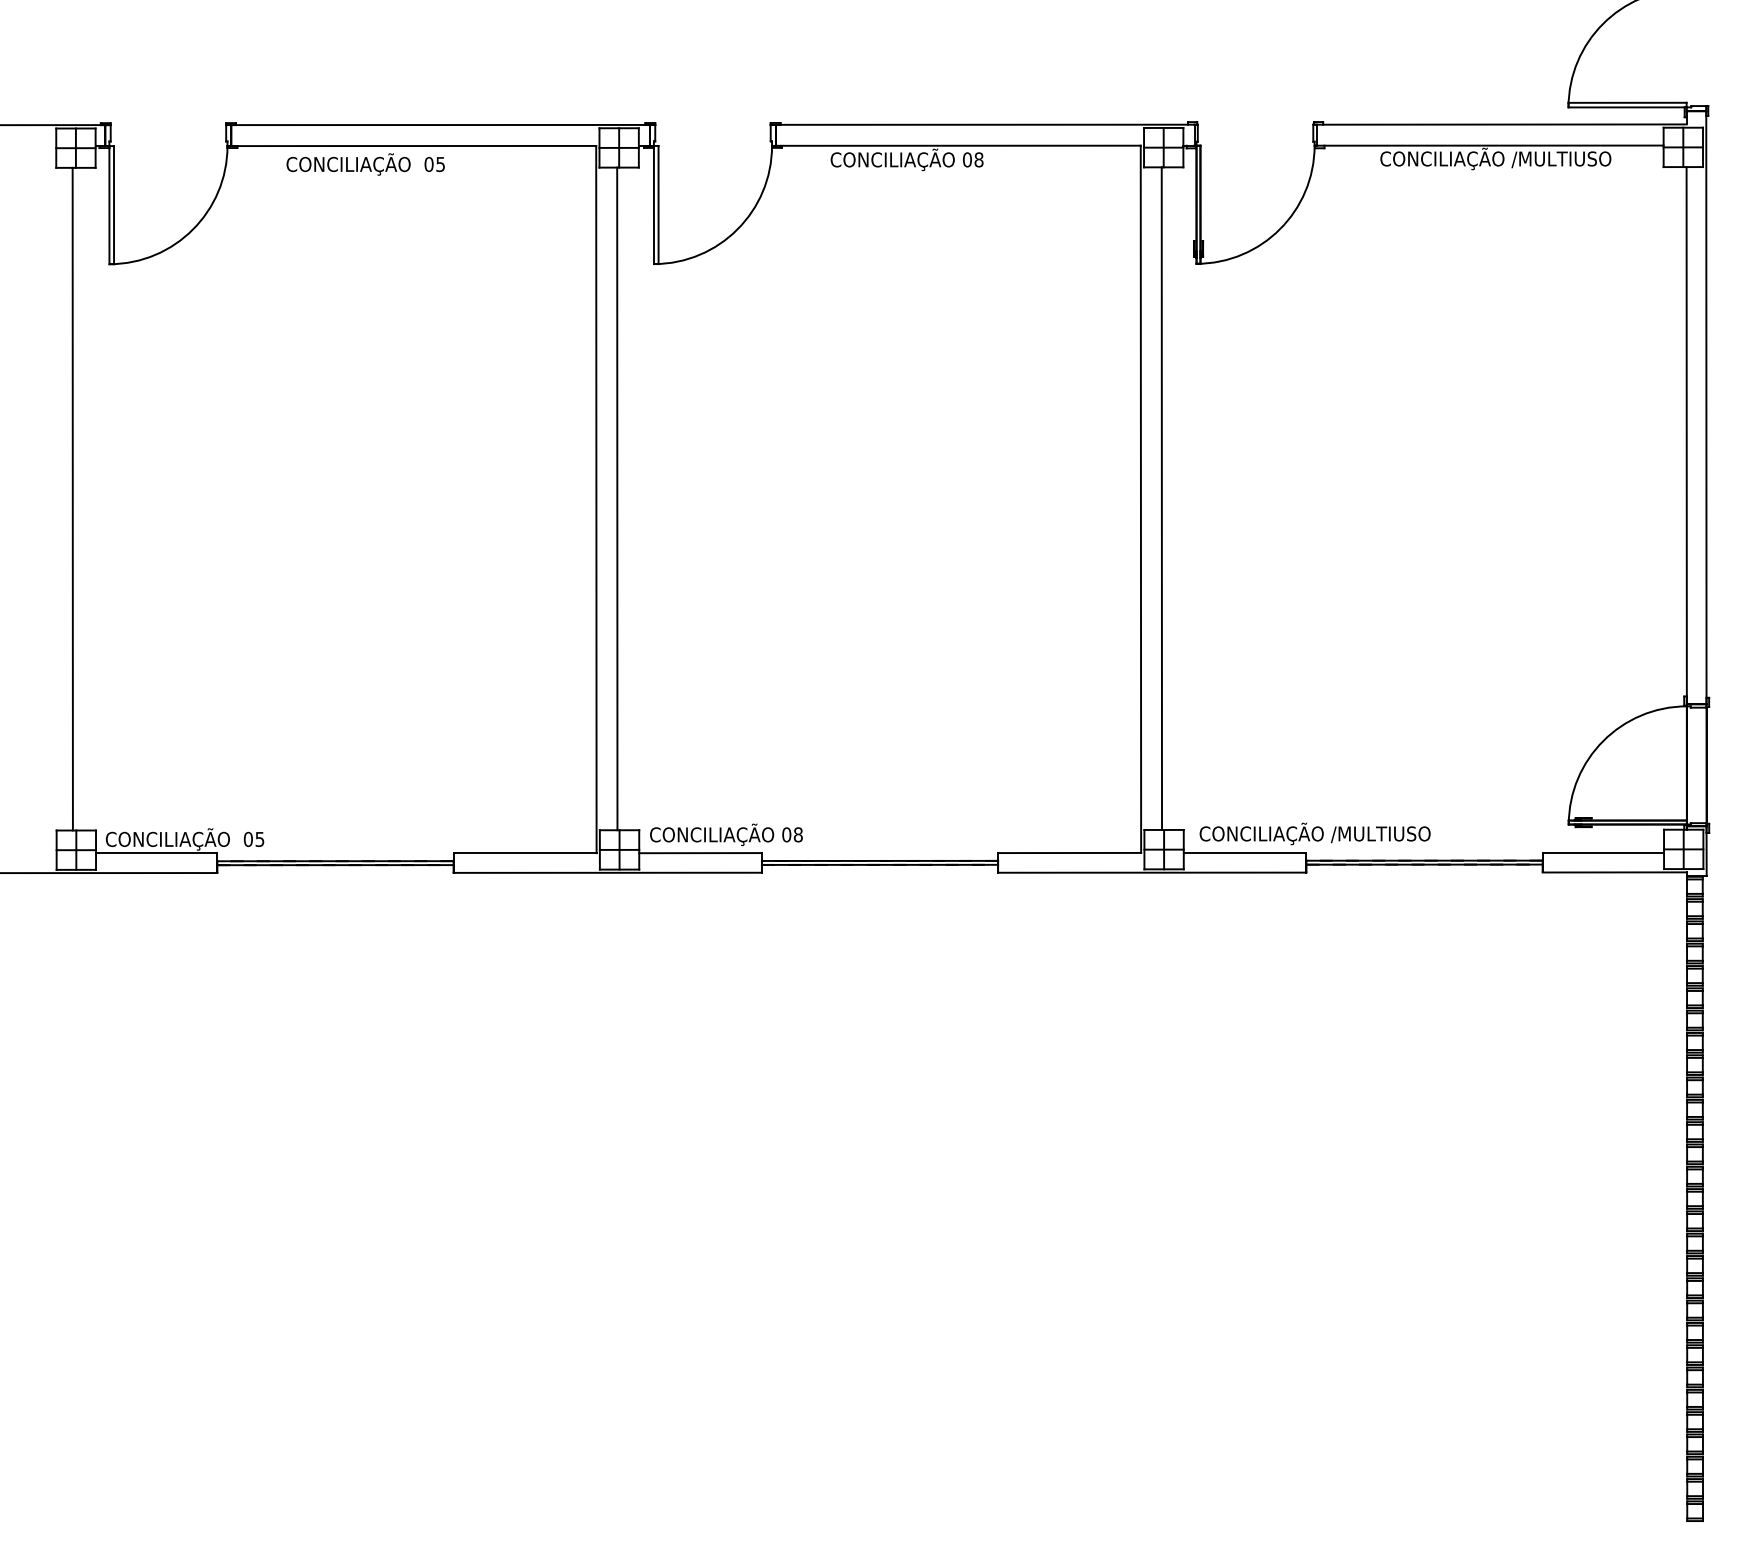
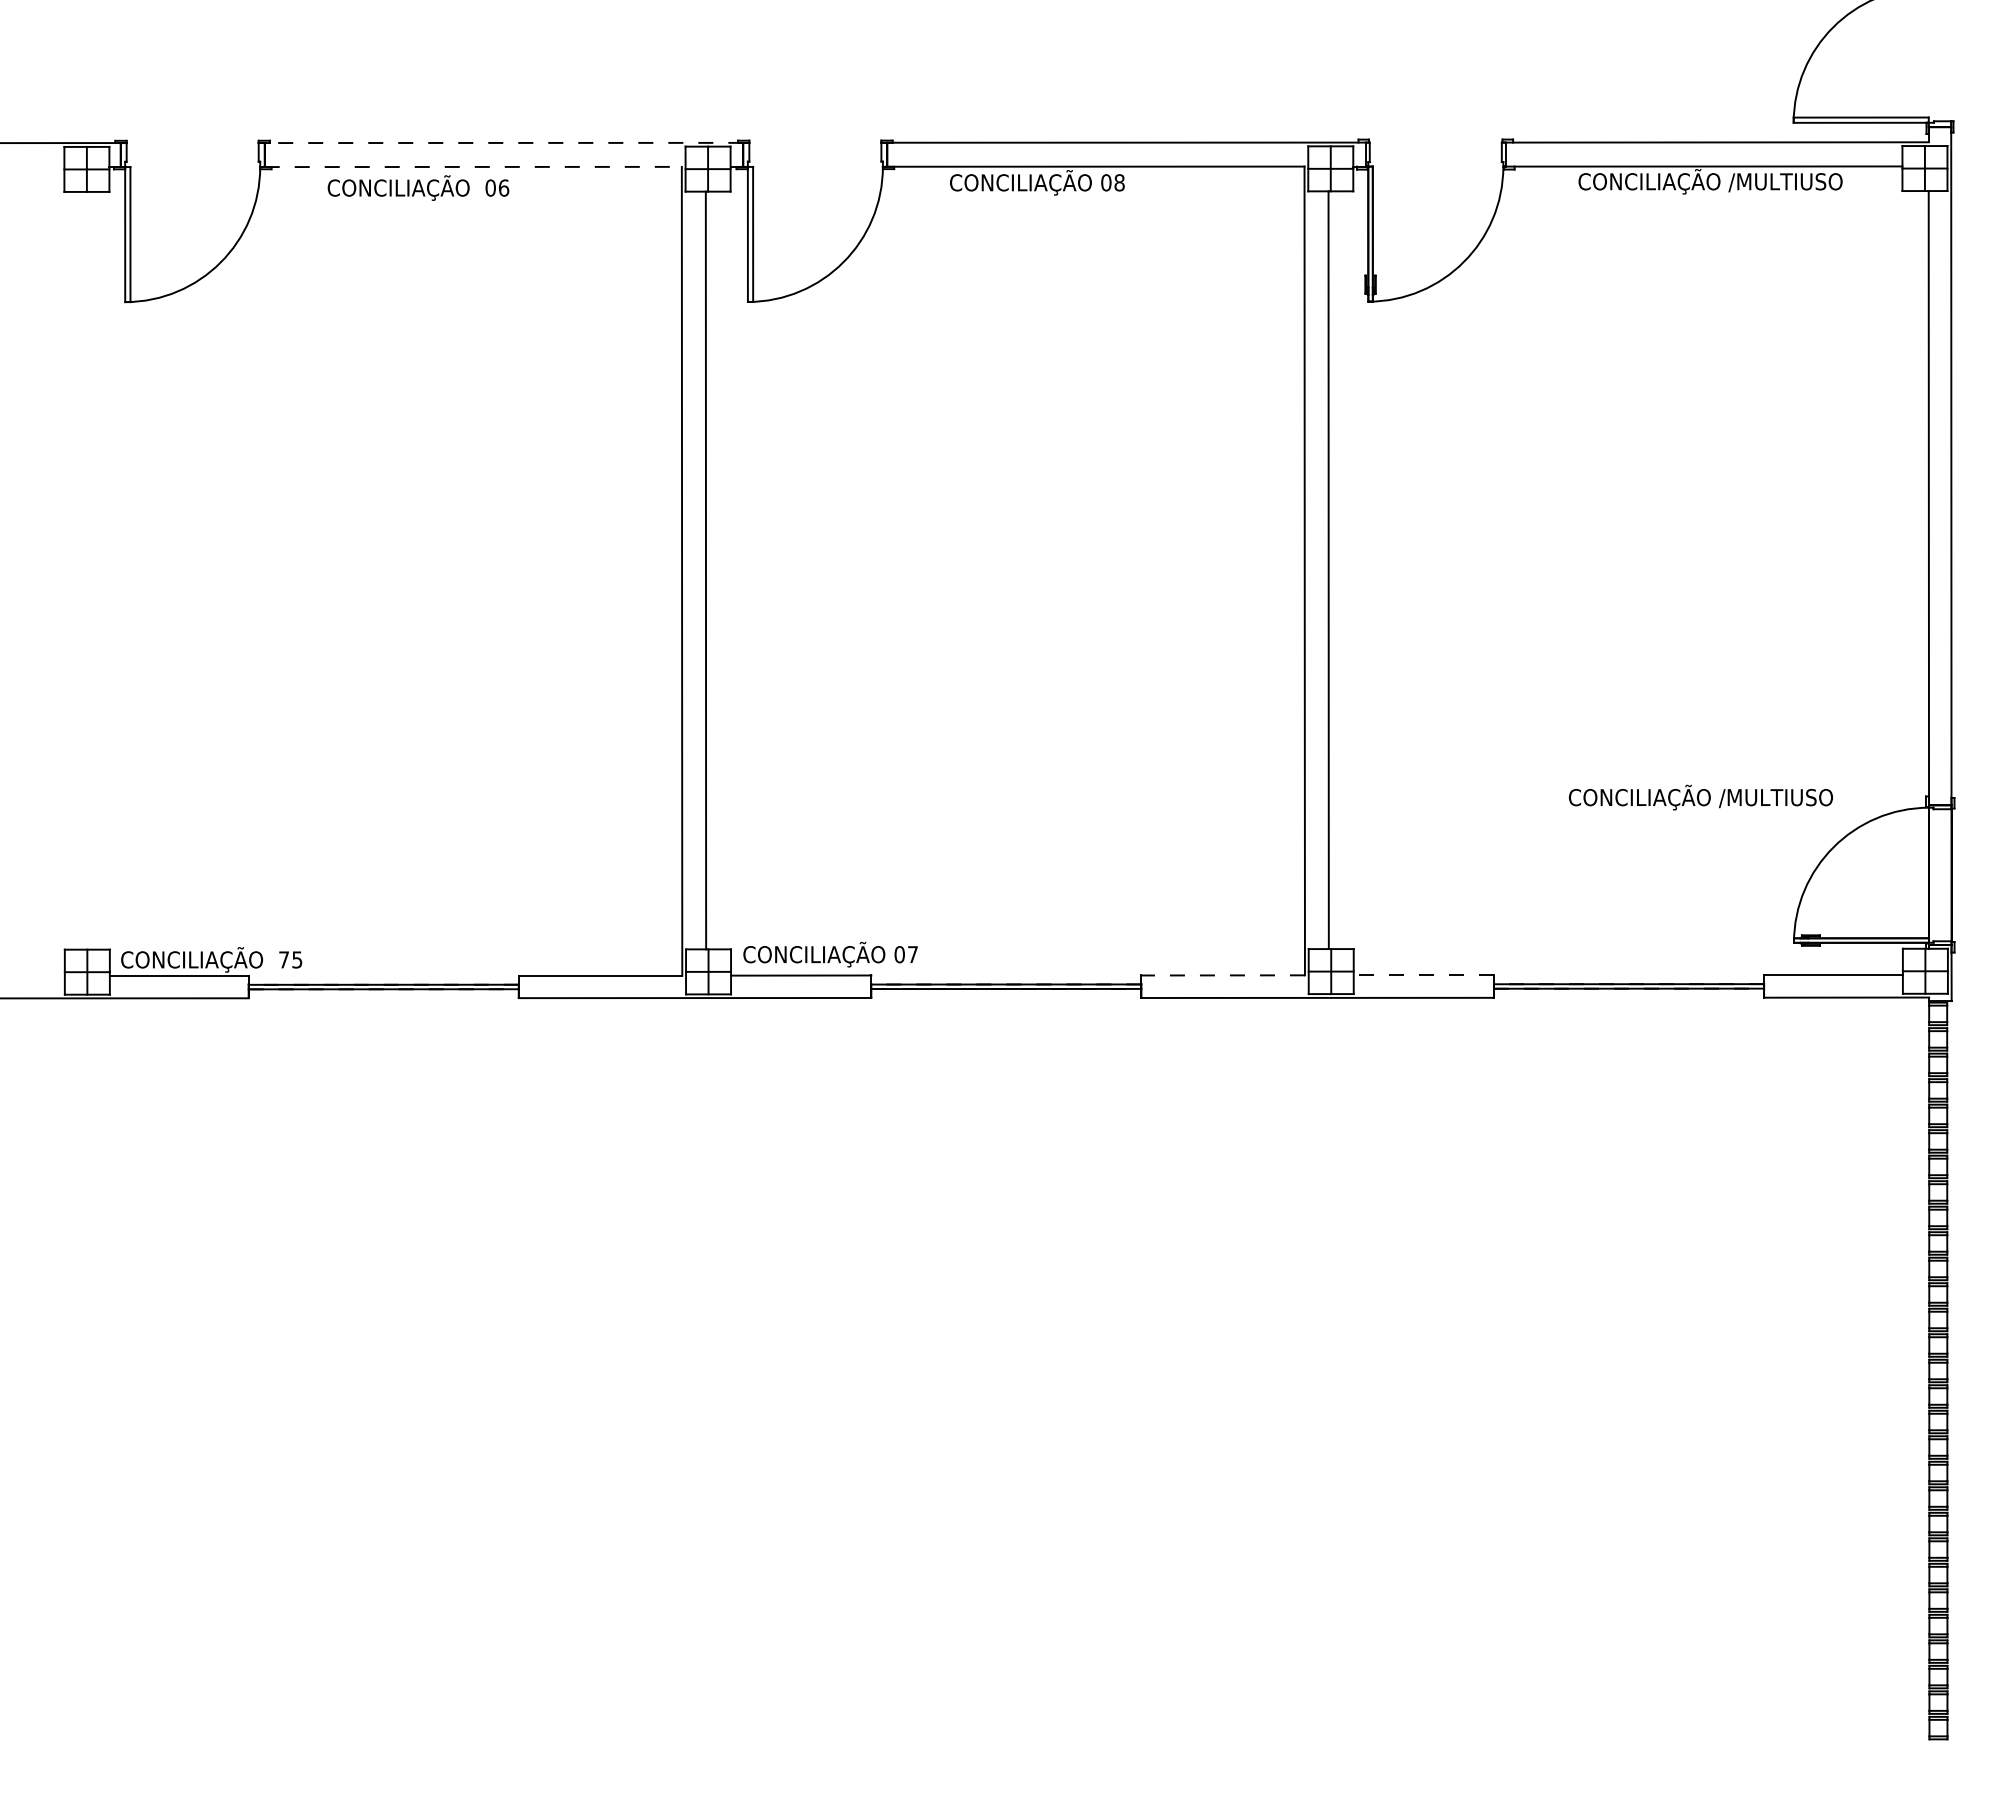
line: (440, 124) -> (503, 142), solid -> dashed
line: (414, 145) -> (473, 166), solid -> dashed
text: (440, 163) -> (503, 187), 05 -> 06
line: (72, 498) -> (83, 570), removed
text: (1314, 833) -> (1700, 797), moved
text: (797, 834) -> (912, 954), 08 -> 07
text: (248, 839) -> (284, 959), 05 -> 75
line: (1069, 853) -> (1223, 975), solid -> dashed
line: (1244, 853) -> (1423, 975), solid -> dashed

